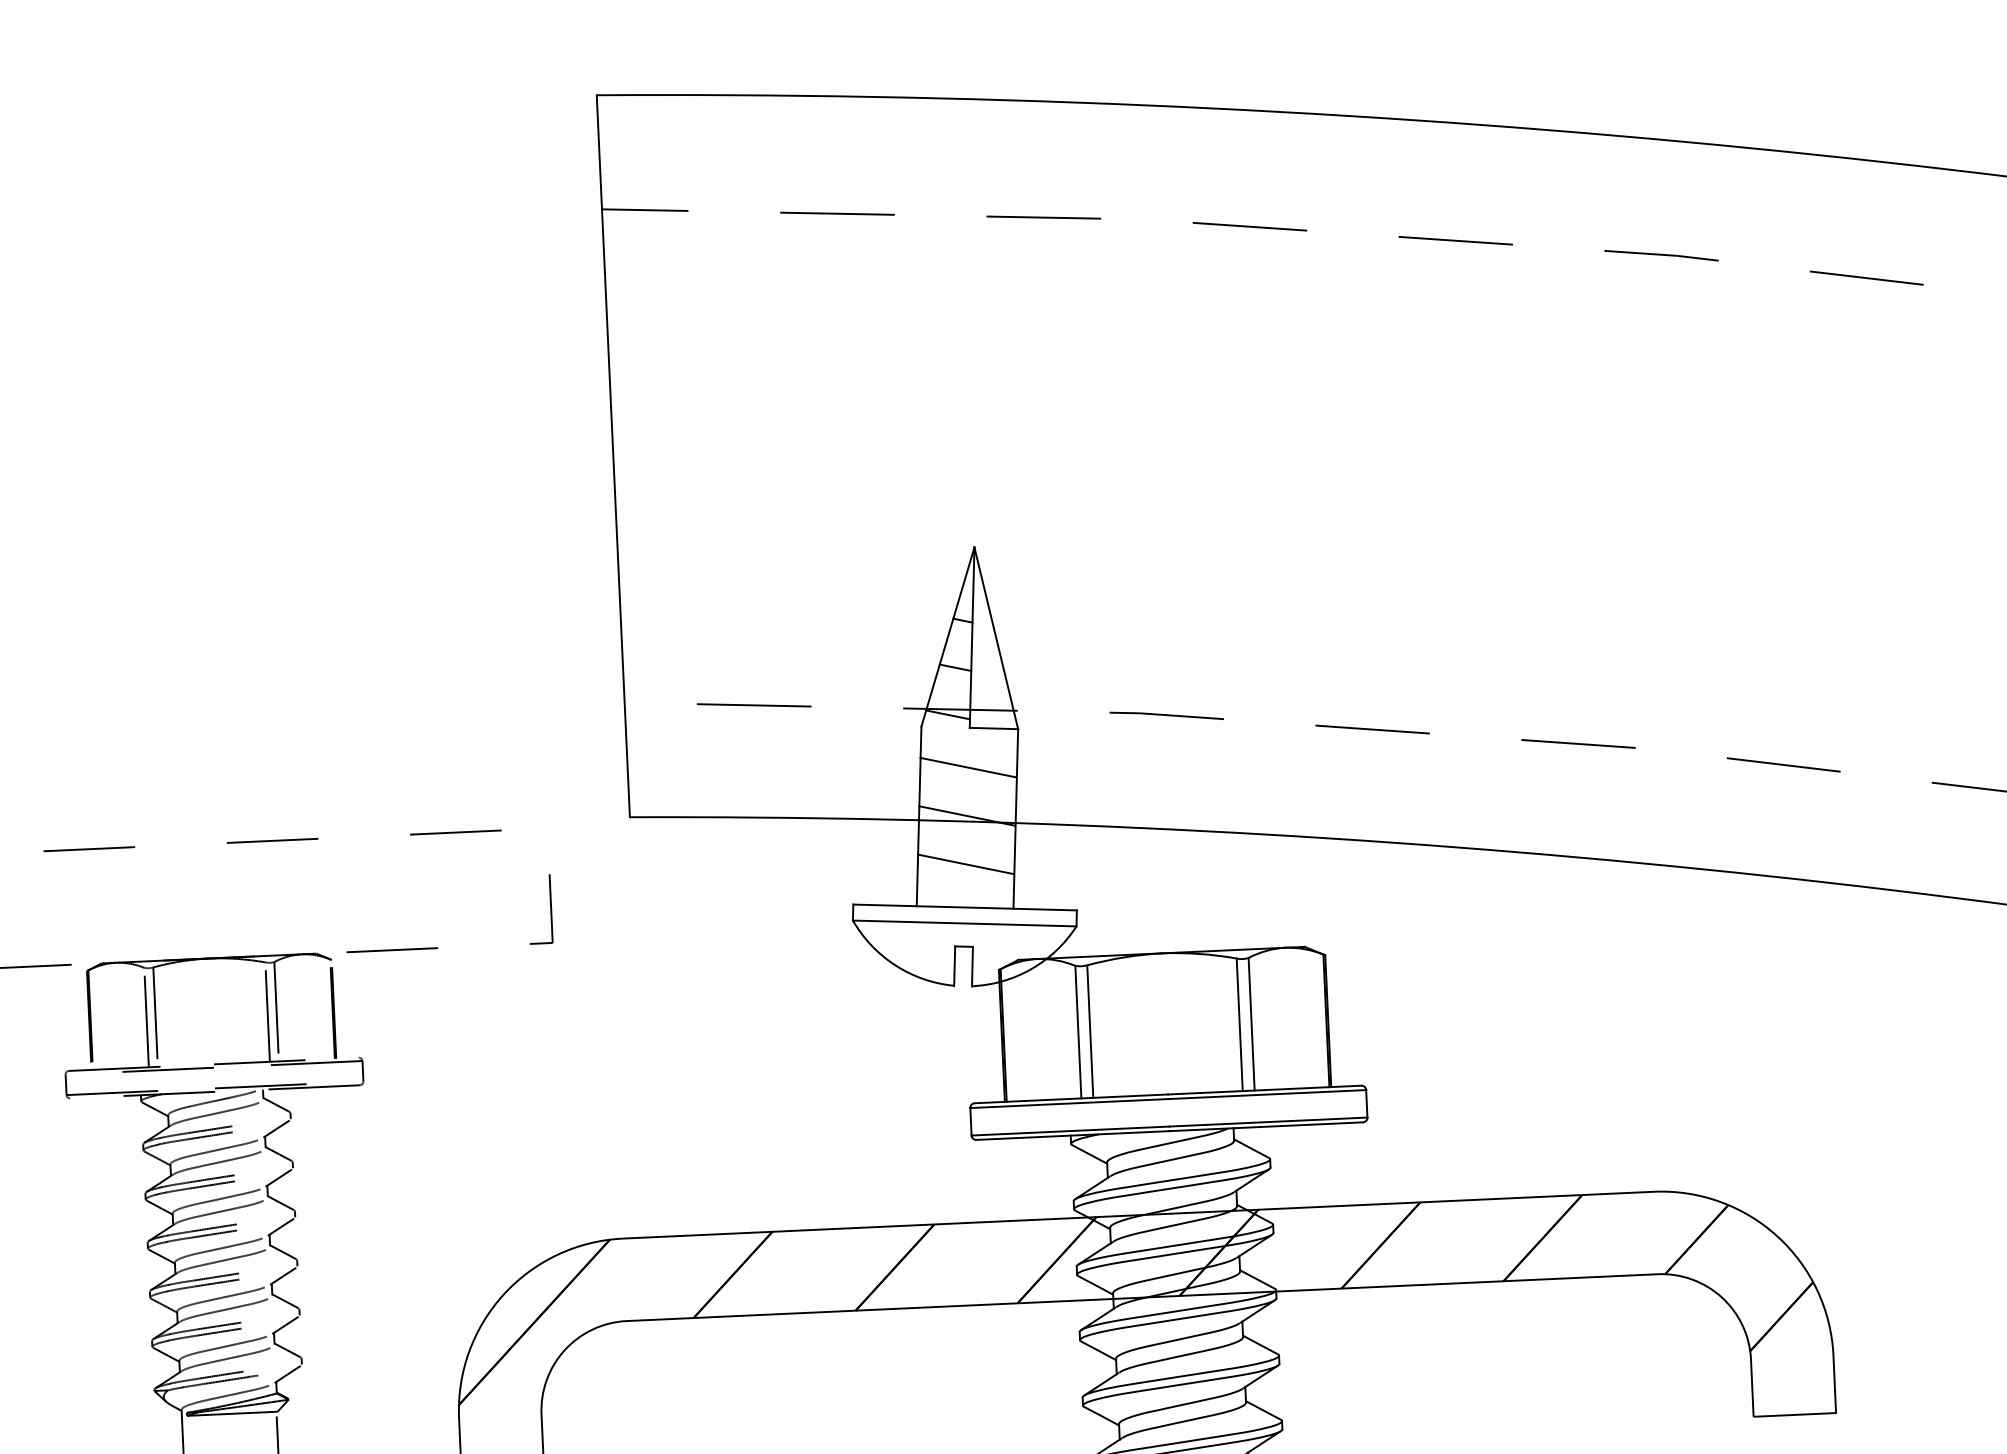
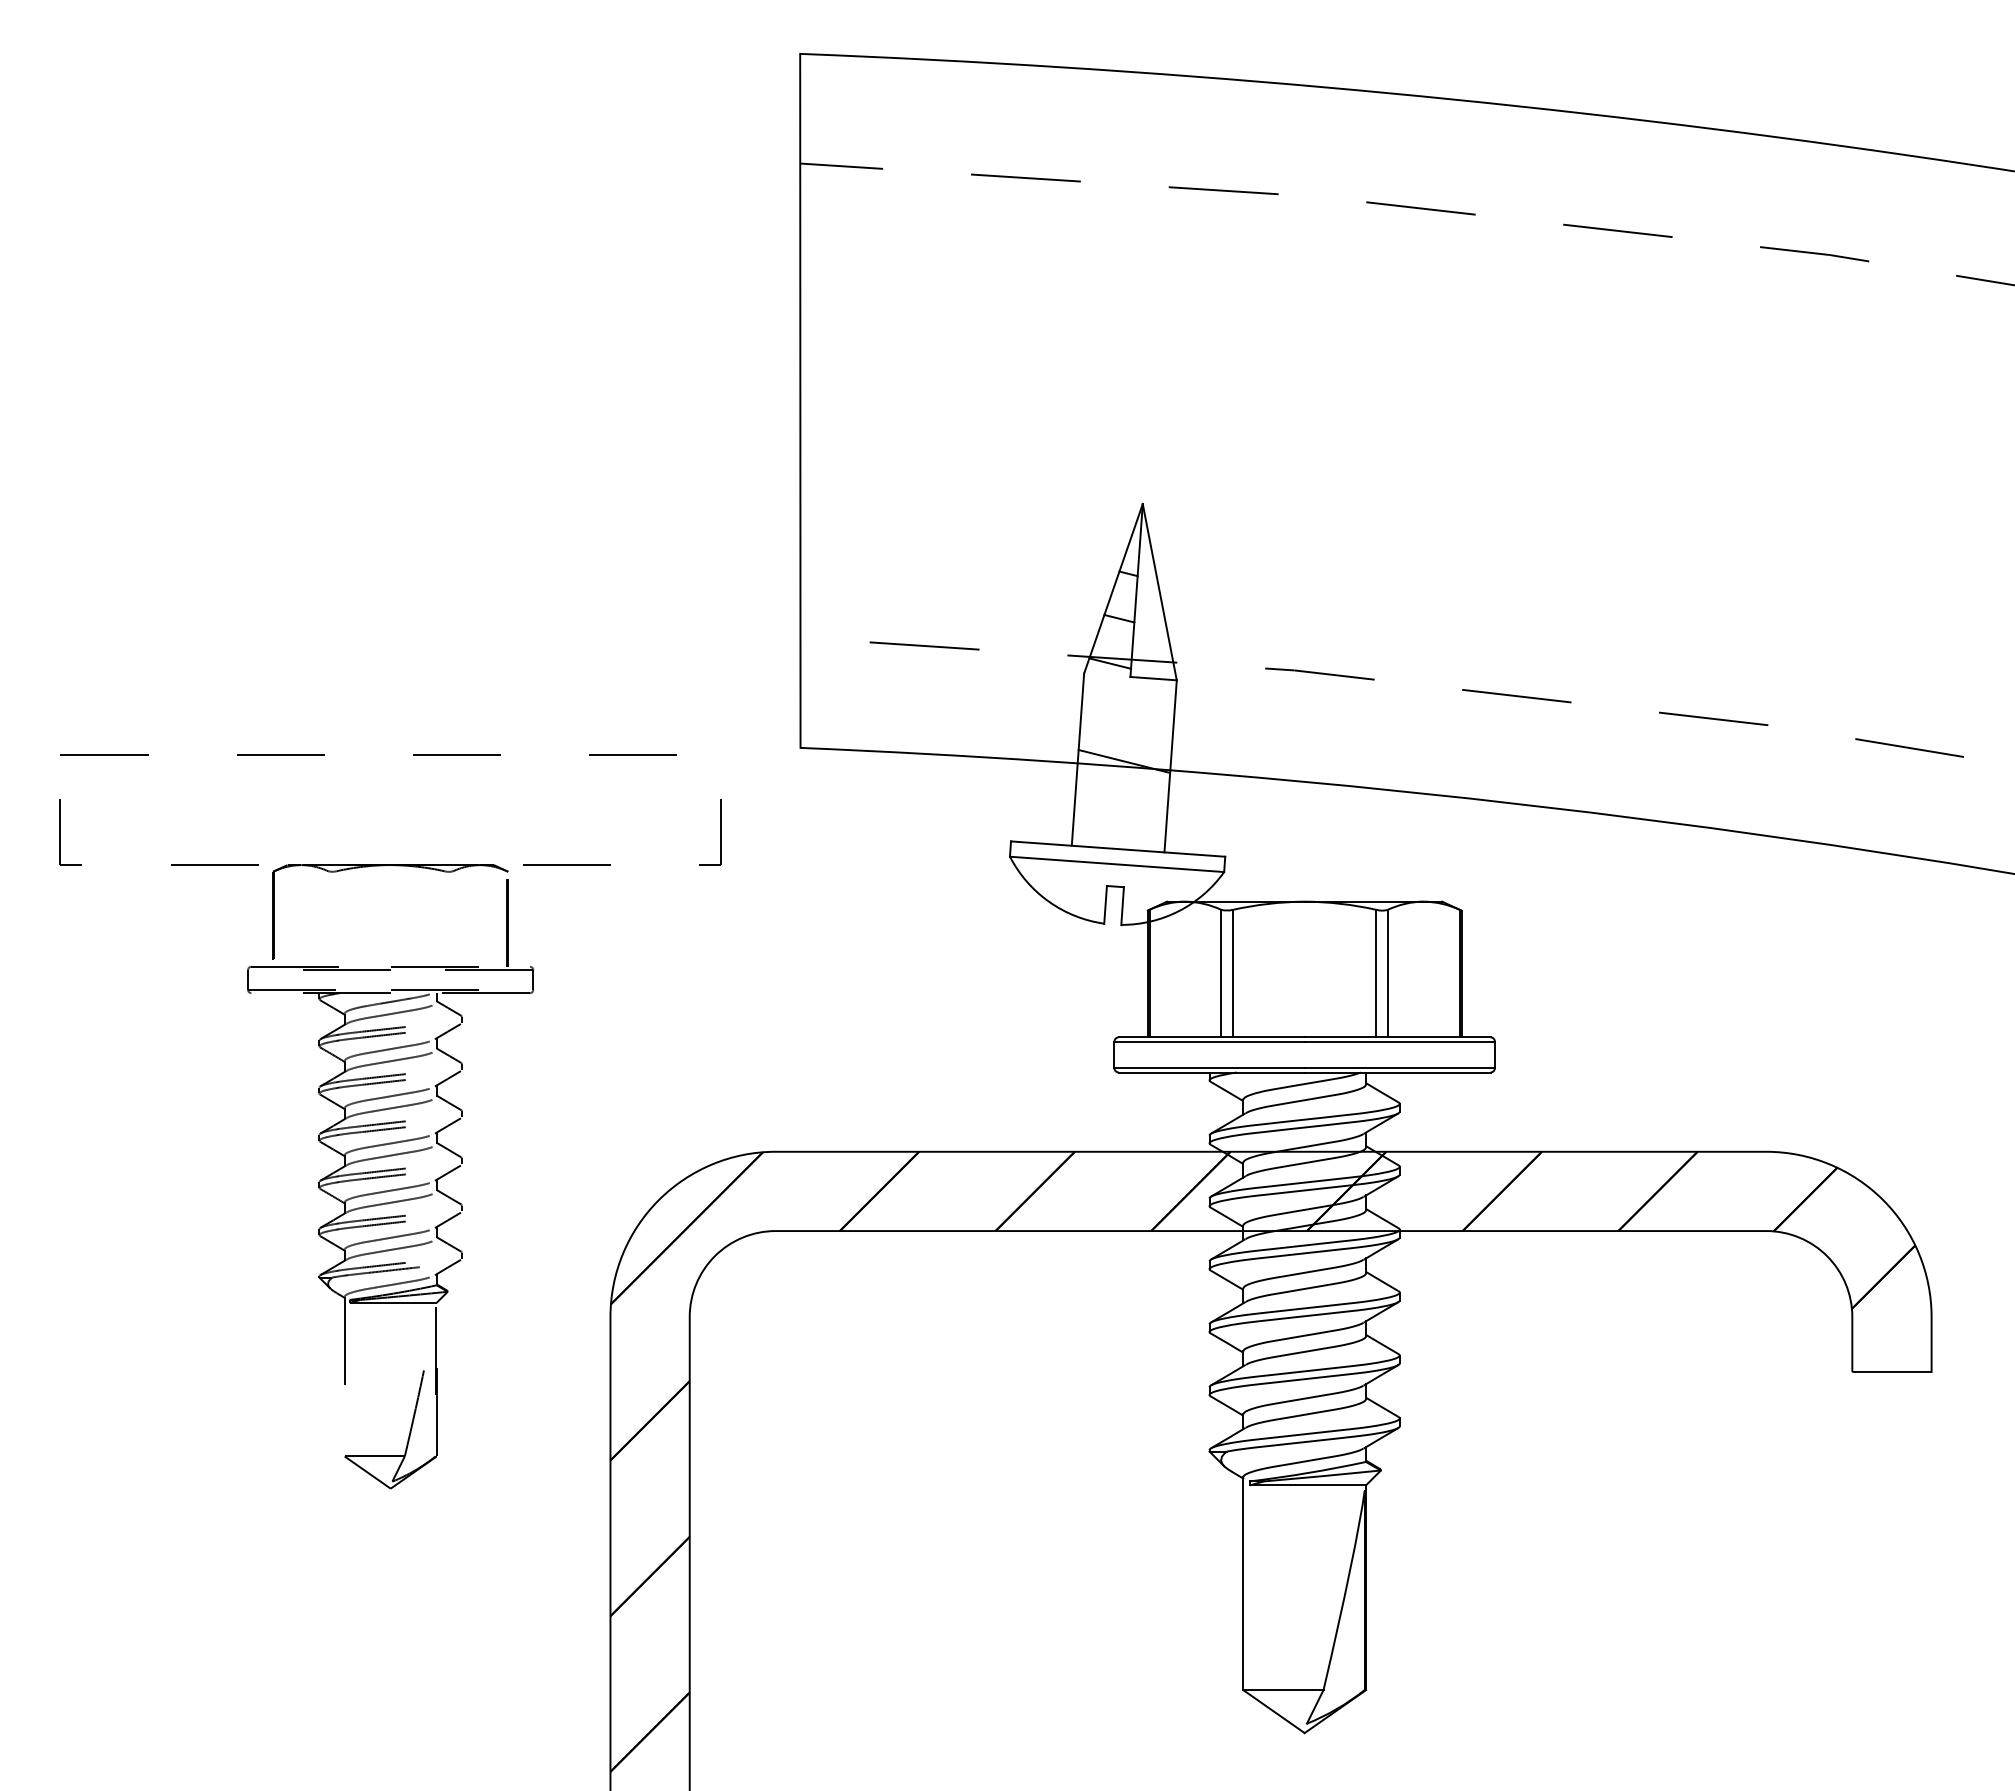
line: (967, 767) -> (1126, 714), removed
line: (965, 864) -> (1120, 807), removed
line: (267, 1011) -> (444, 918), removed
line: (276, 1011) -> (453, 918), removed
line: (155, 1016) -> (336, 918), removed
line: (146, 1017) -> (328, 918), removed

